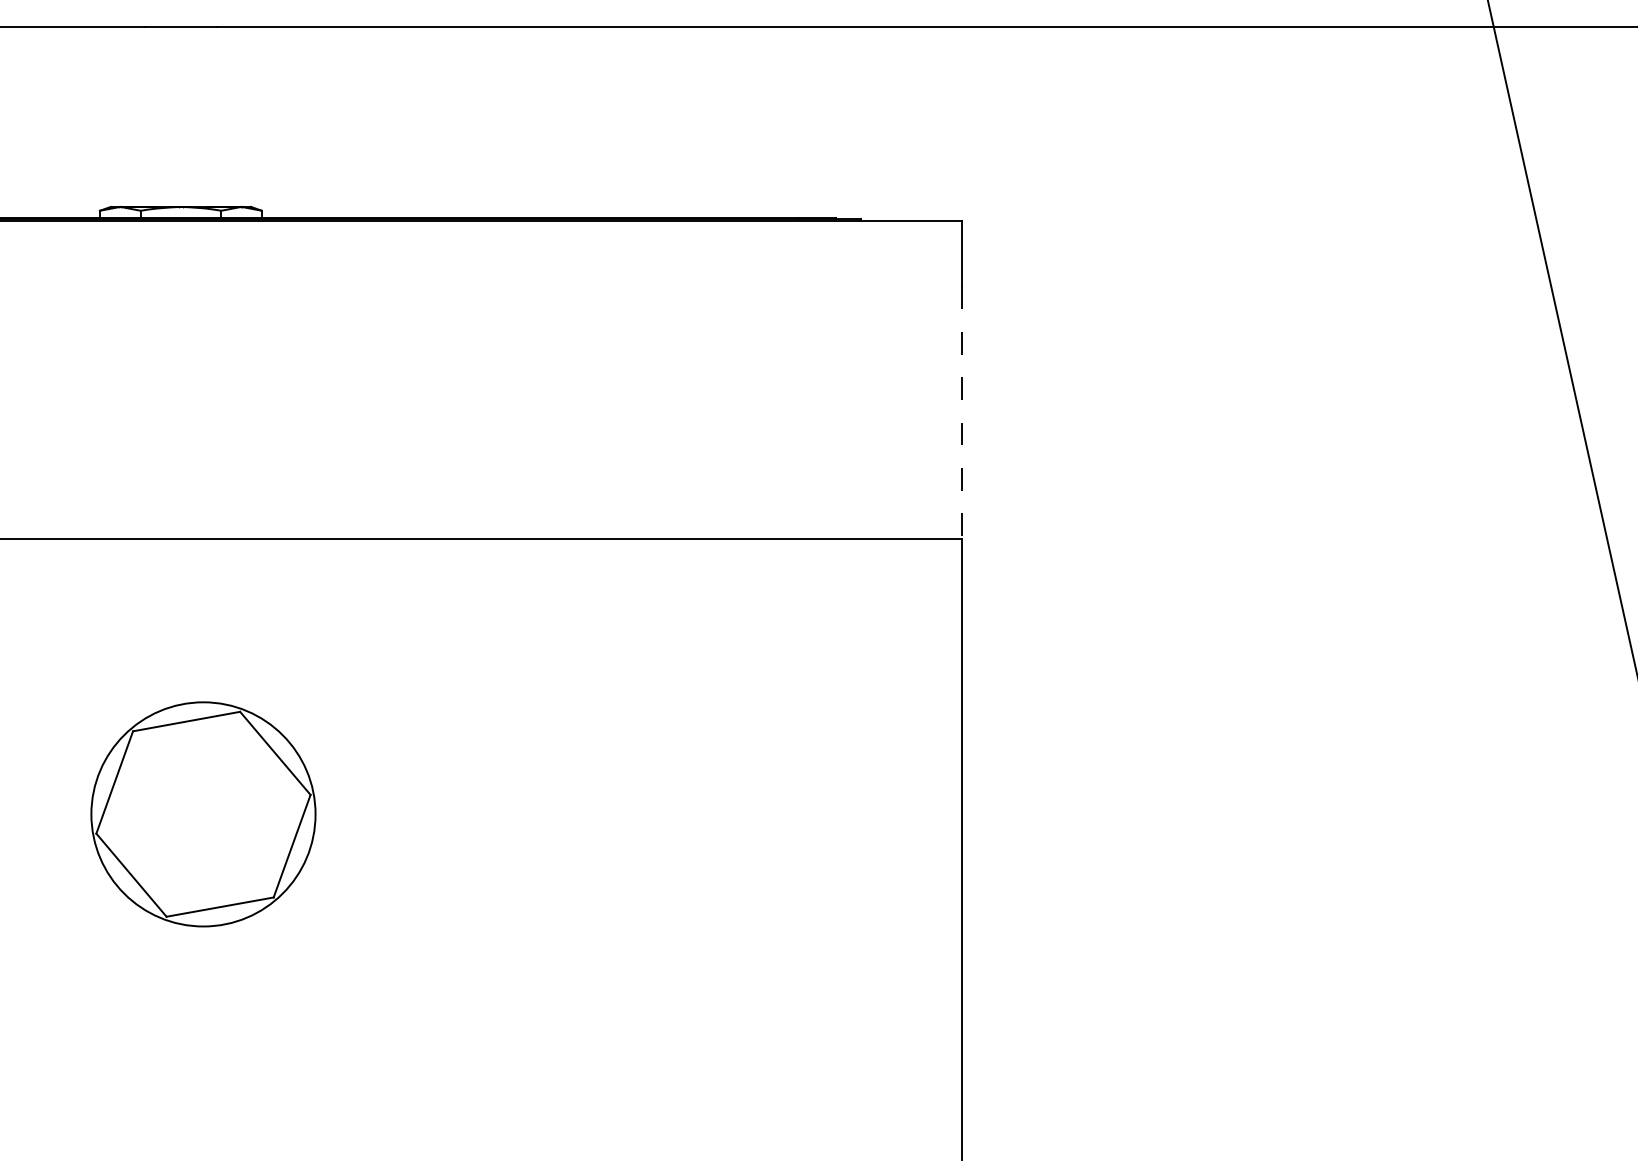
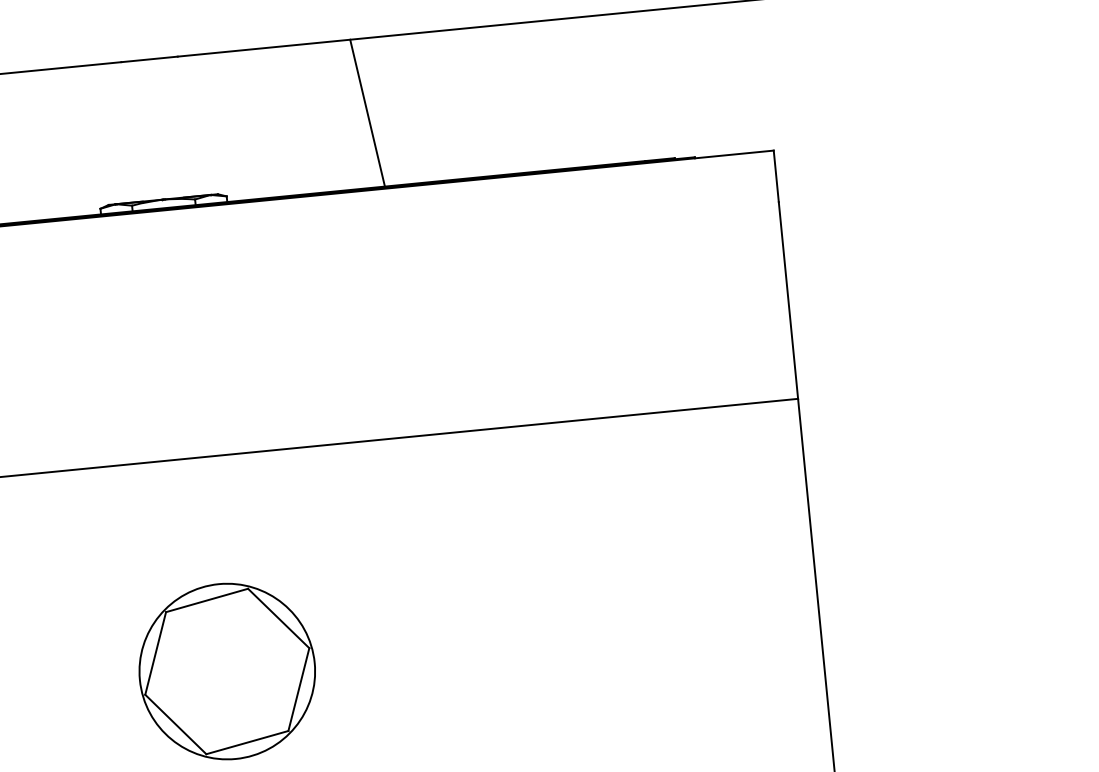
line: (451, 122) -> (367, 113), added
line: (962, 413) -> (788, 300), dashed -> solid

